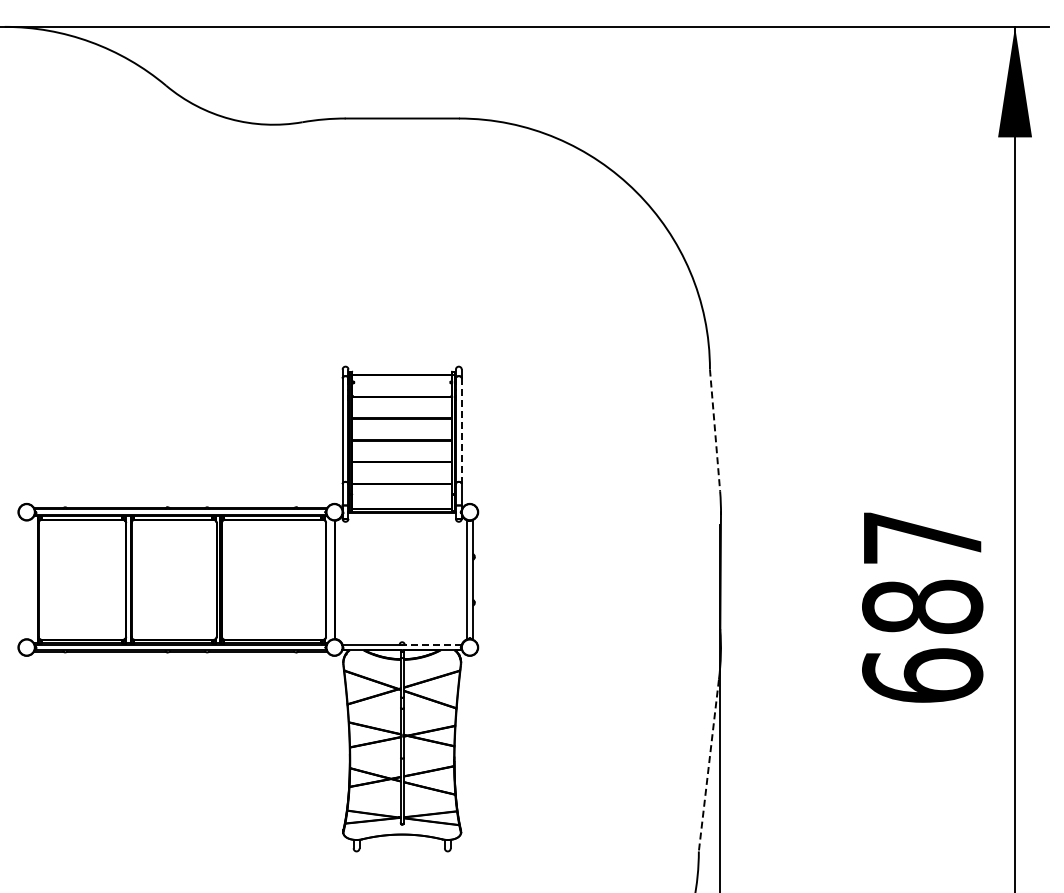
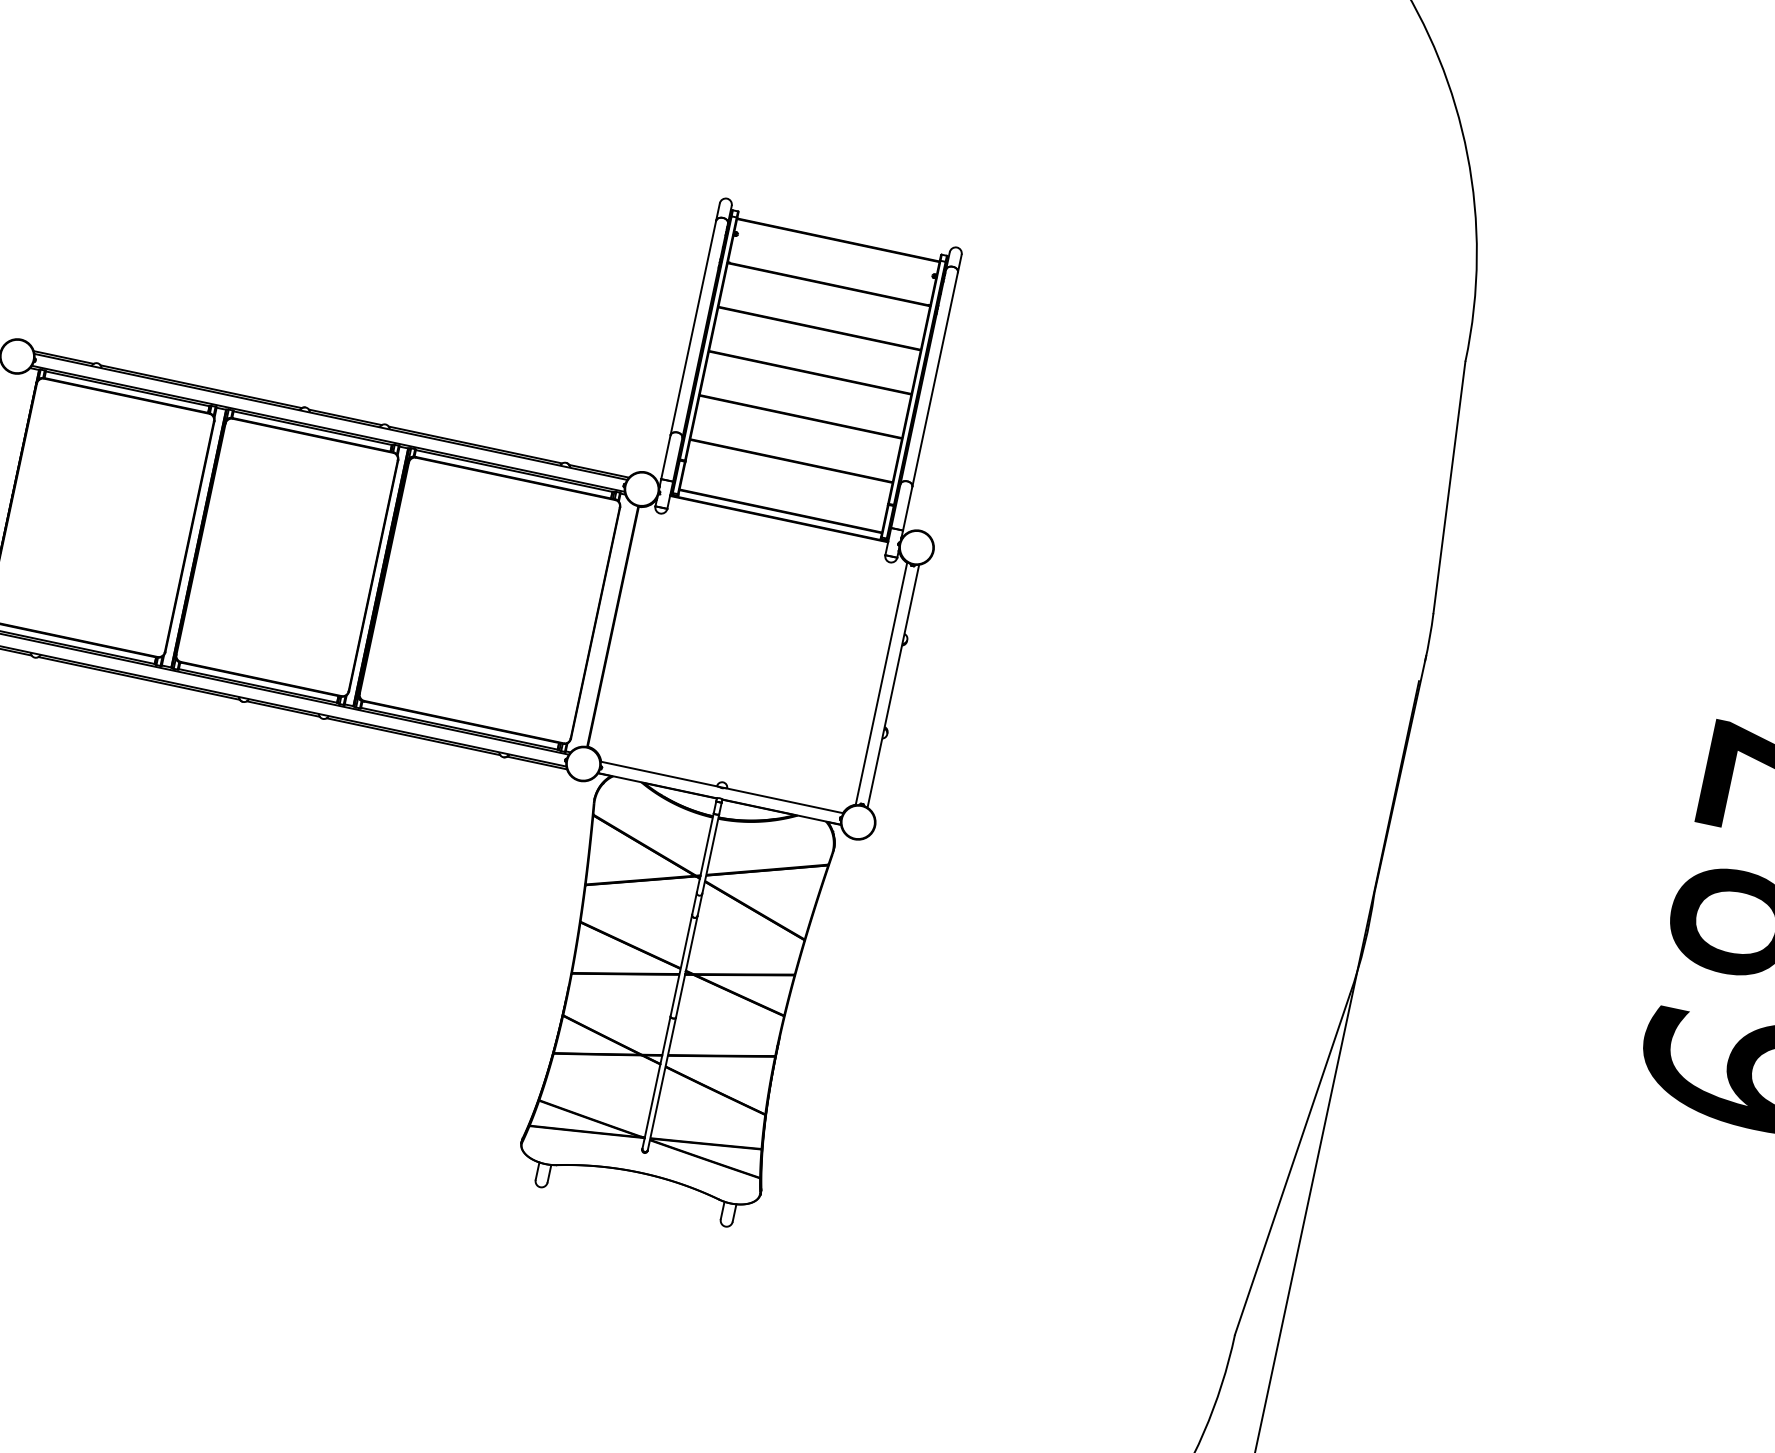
line: (715, 430) -> (1450, 487), dashed -> solid
line: (461, 431) -> (934, 380), dashed -> solid
line: (433, 644) -> (785, 800), dashed -> solid
line: (708, 766) -> (1291, 1166), dashed -> solid

